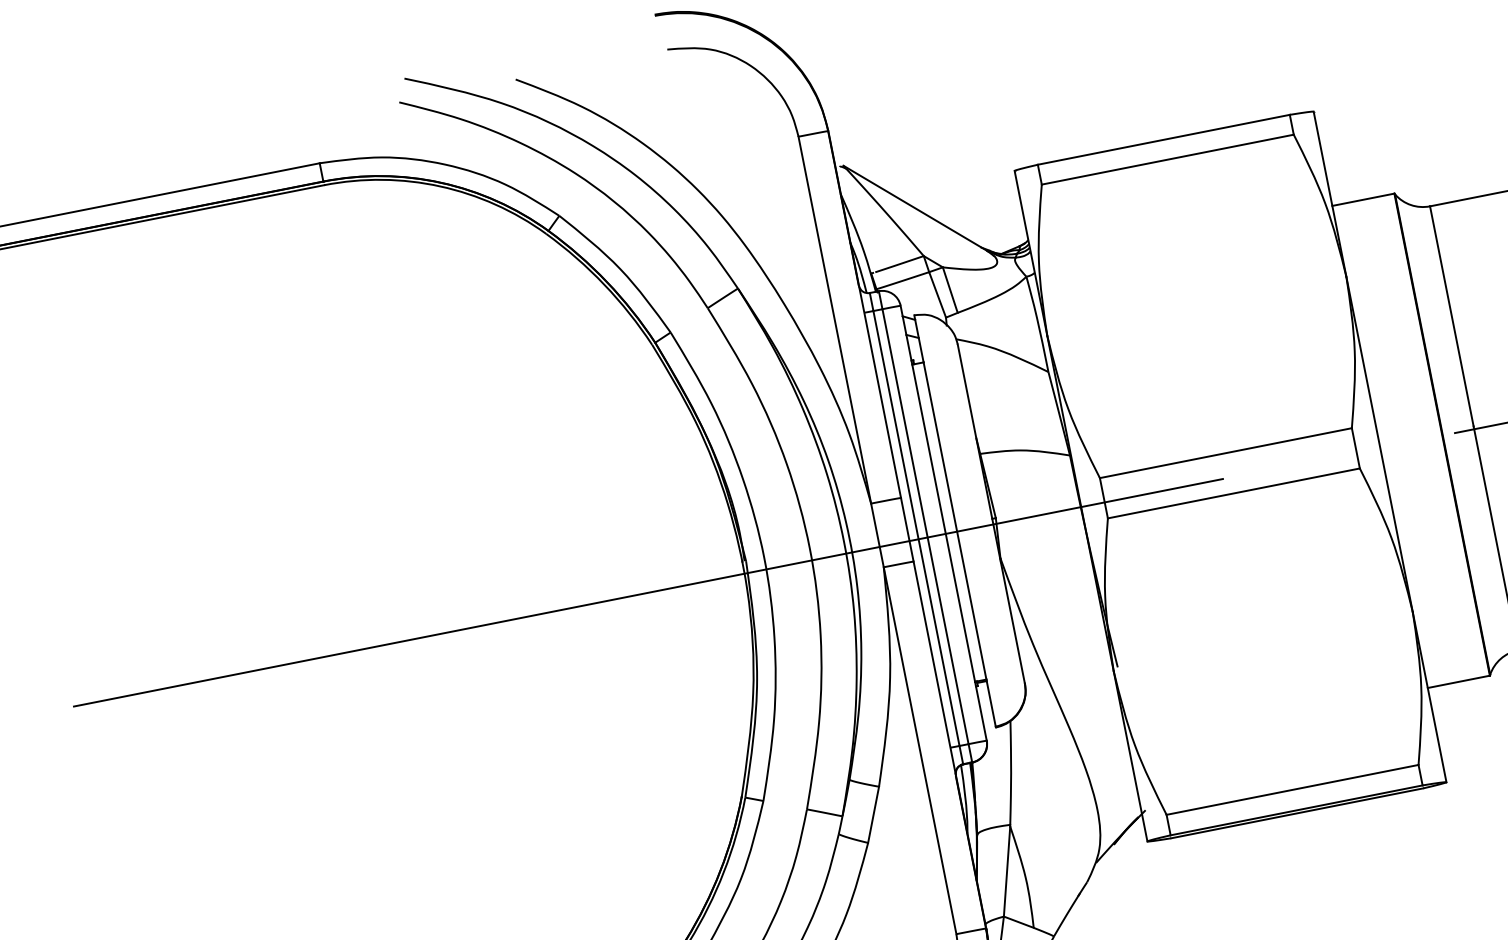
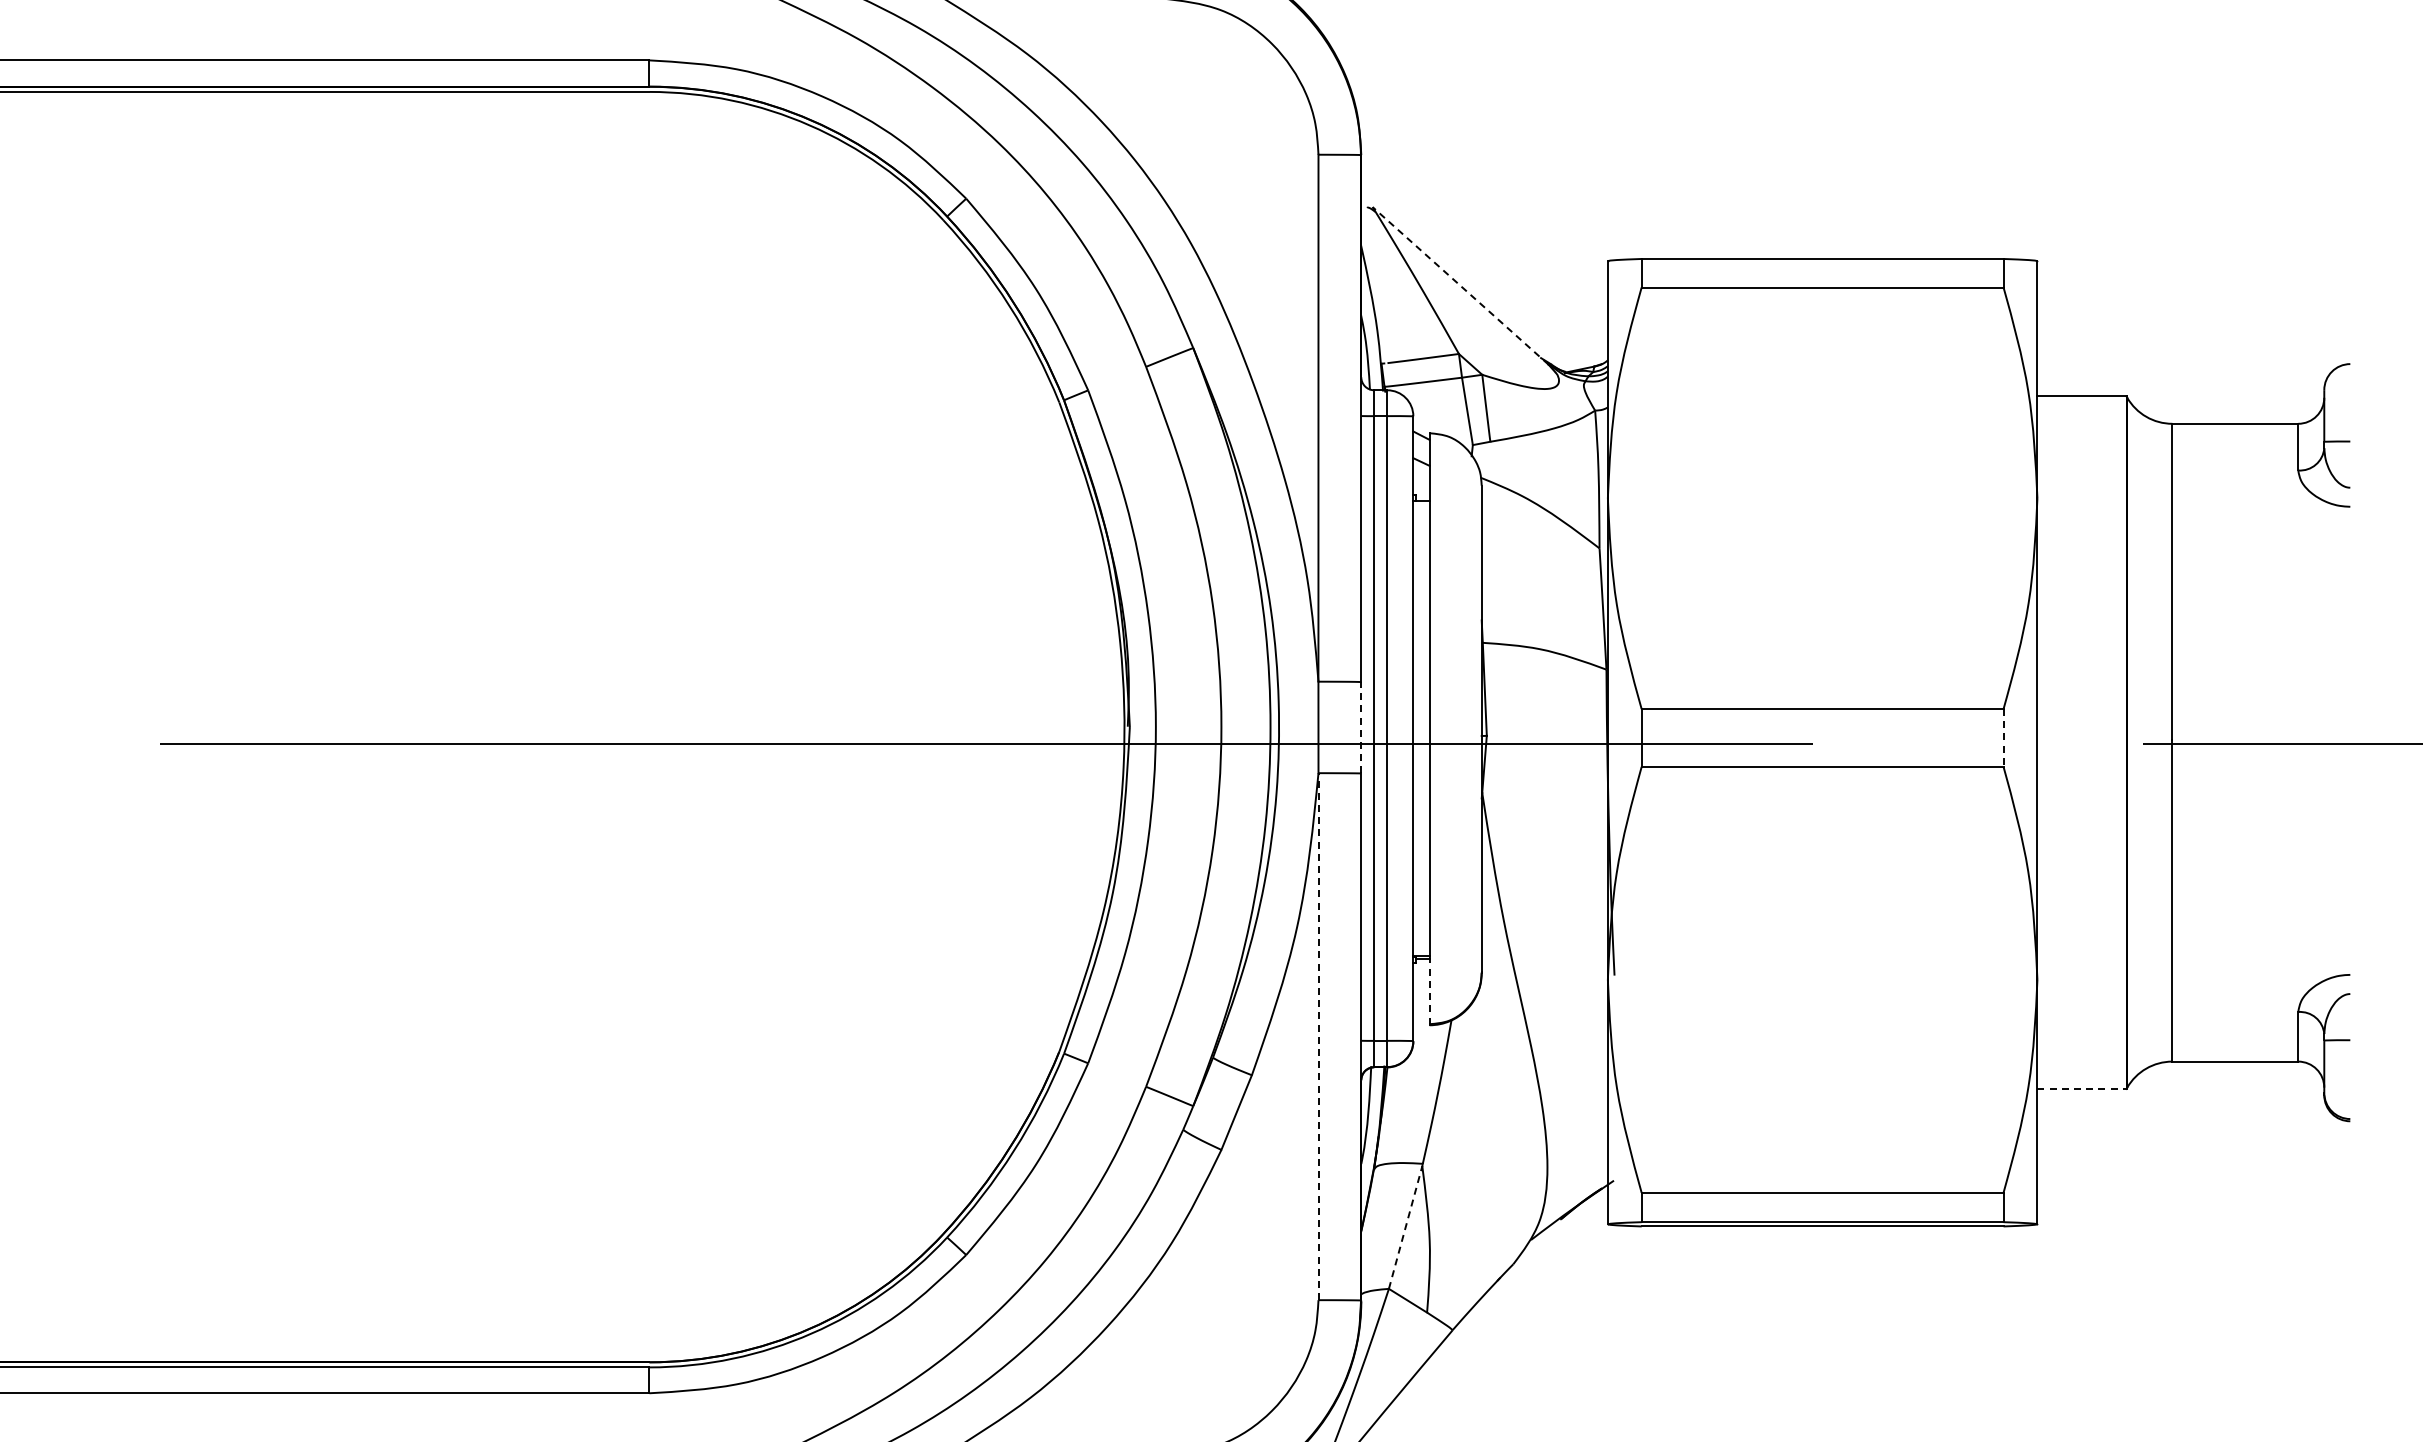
line: (915, 208) -> (1460, 285), solid -> dashed
line: (1355, 448) -> (2003, 738), solid -> dashed
line: (907, 529) -> (1361, 727), solid -> dashed
line: (1458, 681) -> (2081, 1088), solid -> dashed
line: (991, 703) -> (1429, 990), solid -> dashed
line: (920, 750) -> (1318, 1036), solid -> dashed
line: (1006, 871) -> (1405, 1227), solid -> dashed

